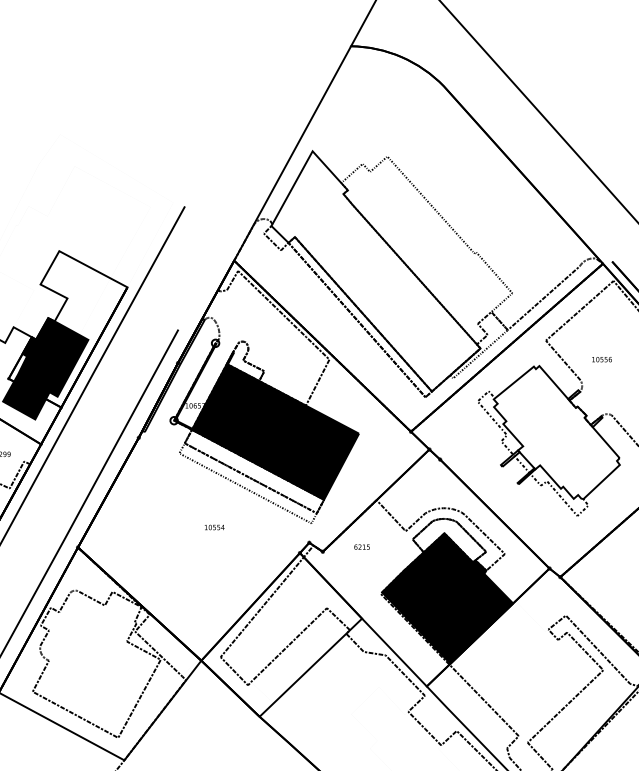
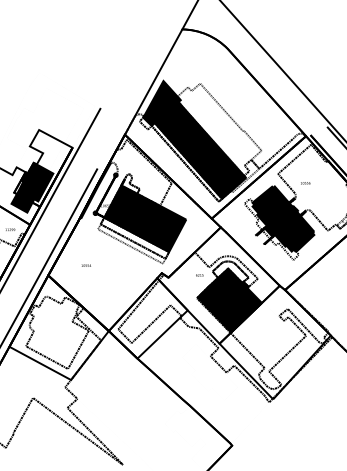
fill: (375, 270) -> (194, 139), added
fill: (557, 431) -> (283, 218), added
text: (212, 527) -> (85, 265), moved
text: (361, 547) -> (199, 275), moved

